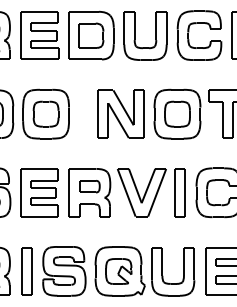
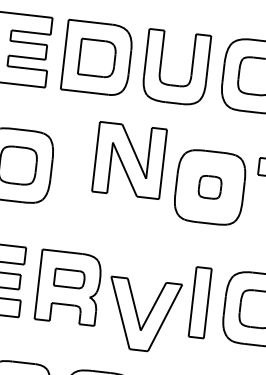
part: (120, 113) -> (128, 159), moved
part: (177, 113) -> (210, 186), size x0.6
part: (141, 192) -> (142, 314), moved

